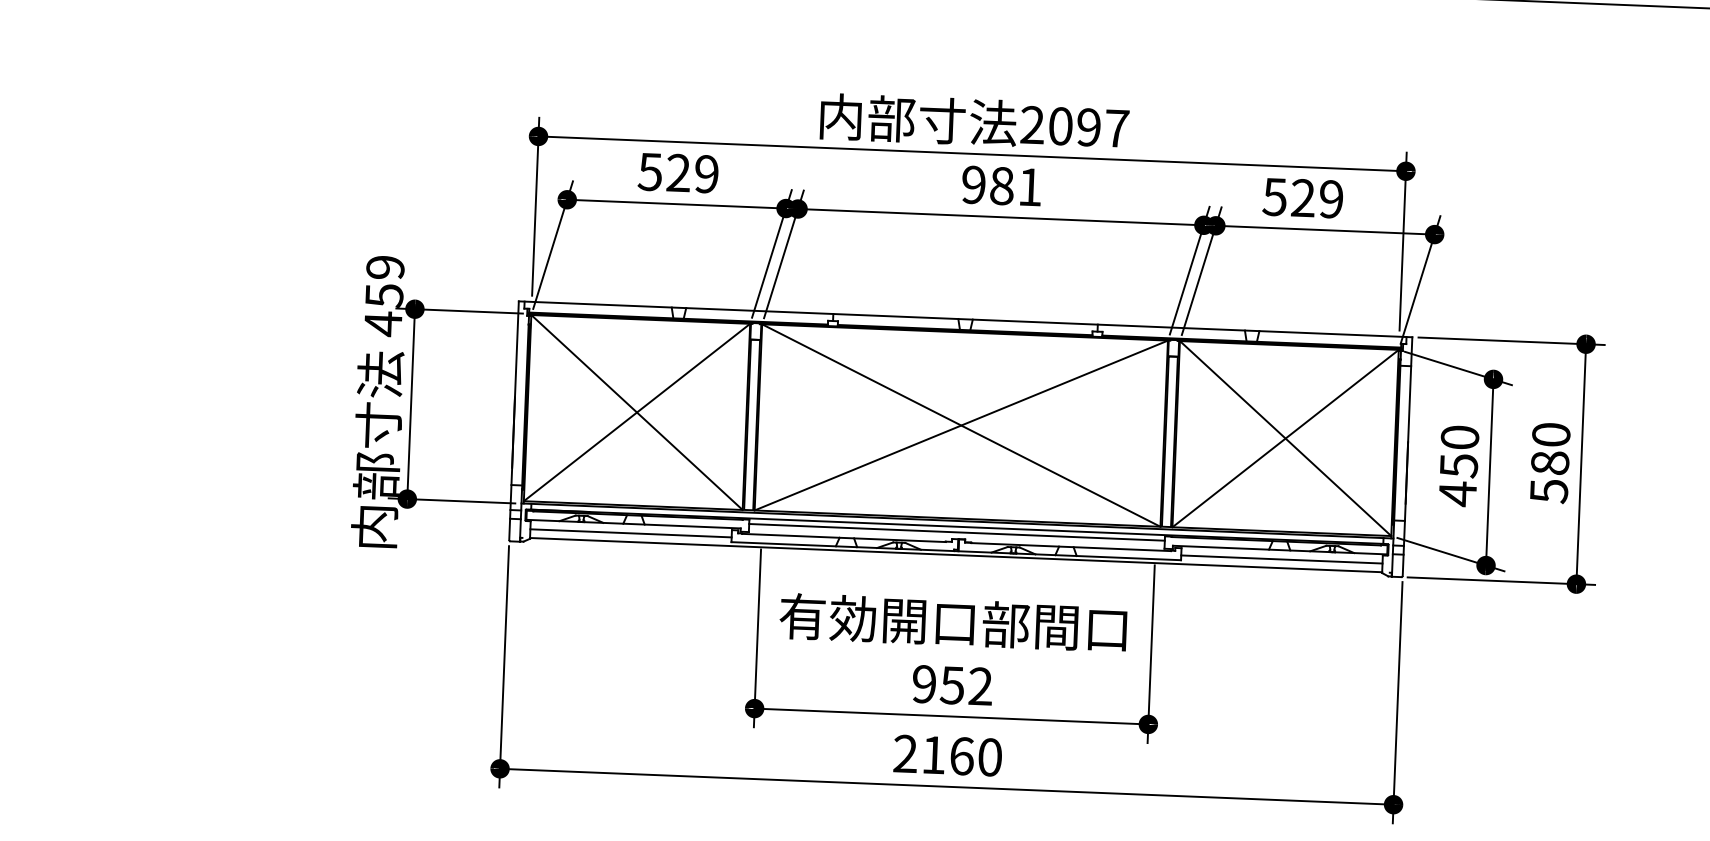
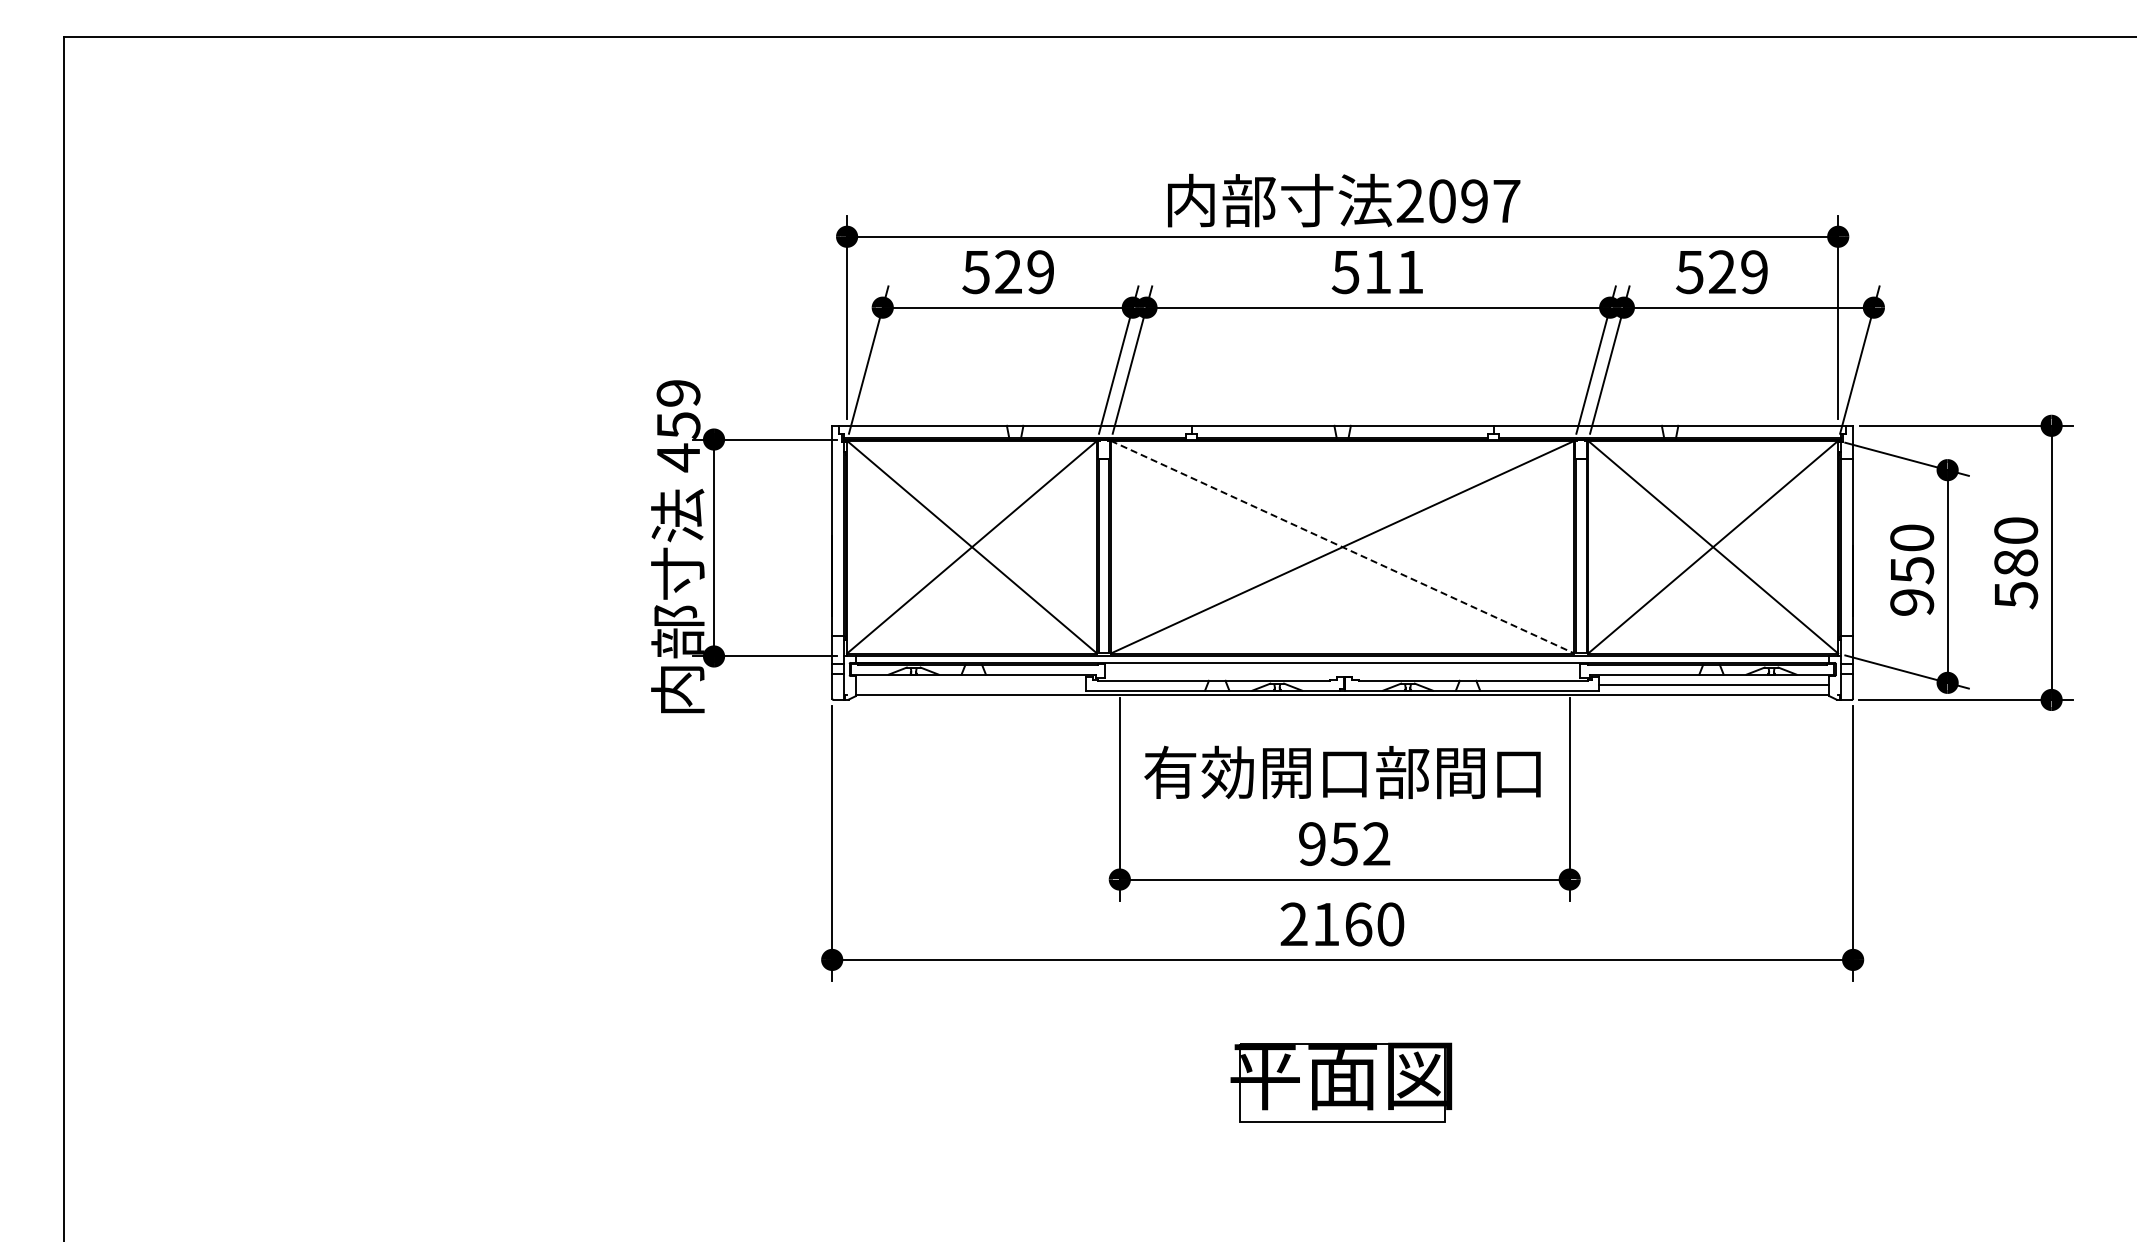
text: (987, 185) -> (1361, 272), 981 -> 511
line: (962, 425) -> (1343, 547), solid -> dashed
text: (1458, 493) -> (1912, 602), 450 -> 950
line: (956, 532) -> (1342, 669), removed
line: (630, 533) -> (970, 685), removed

